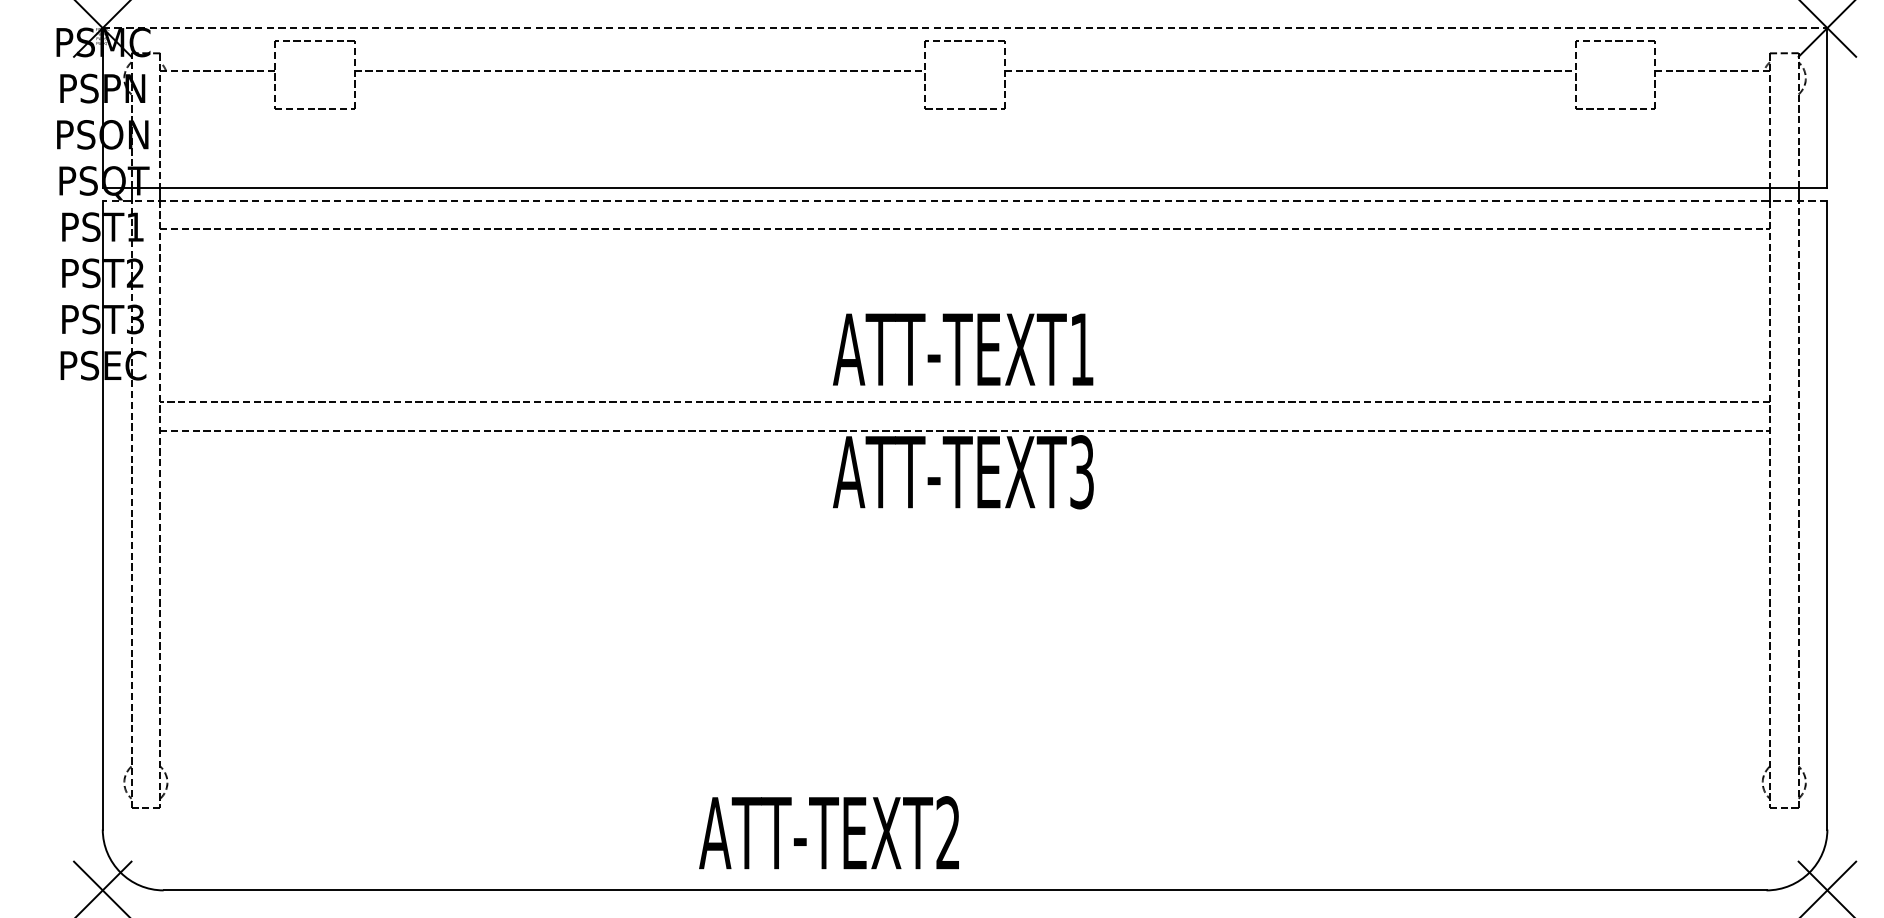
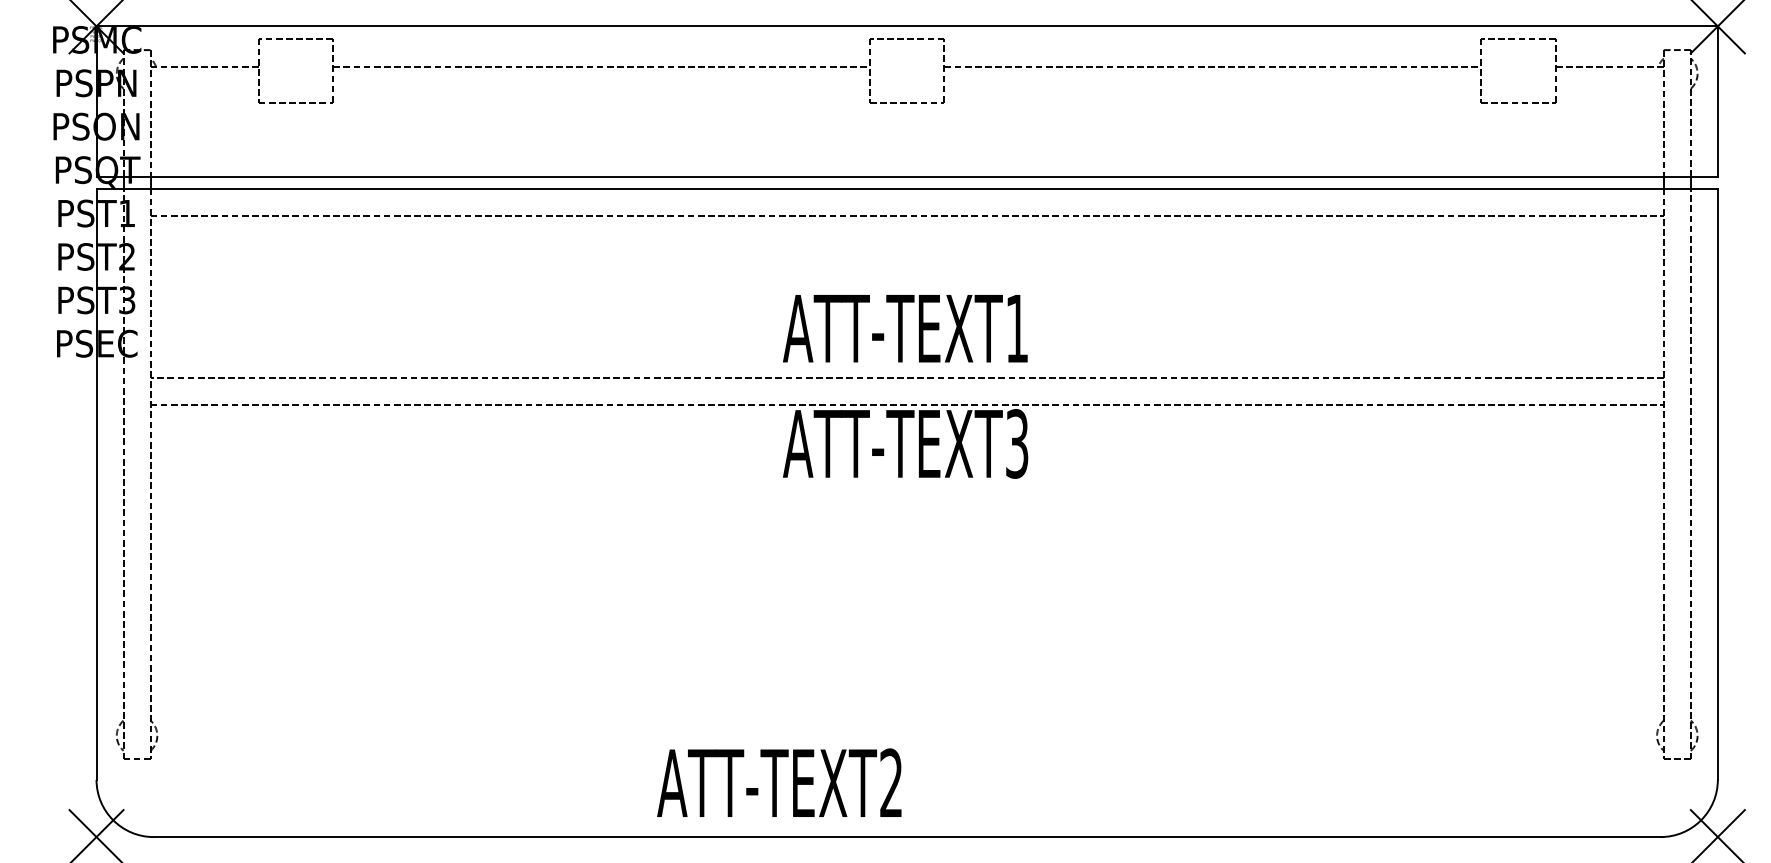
line: (965, 28) -> (907, 26), dashed -> solid
line: (965, 200) -> (907, 188), dashed -> solid

